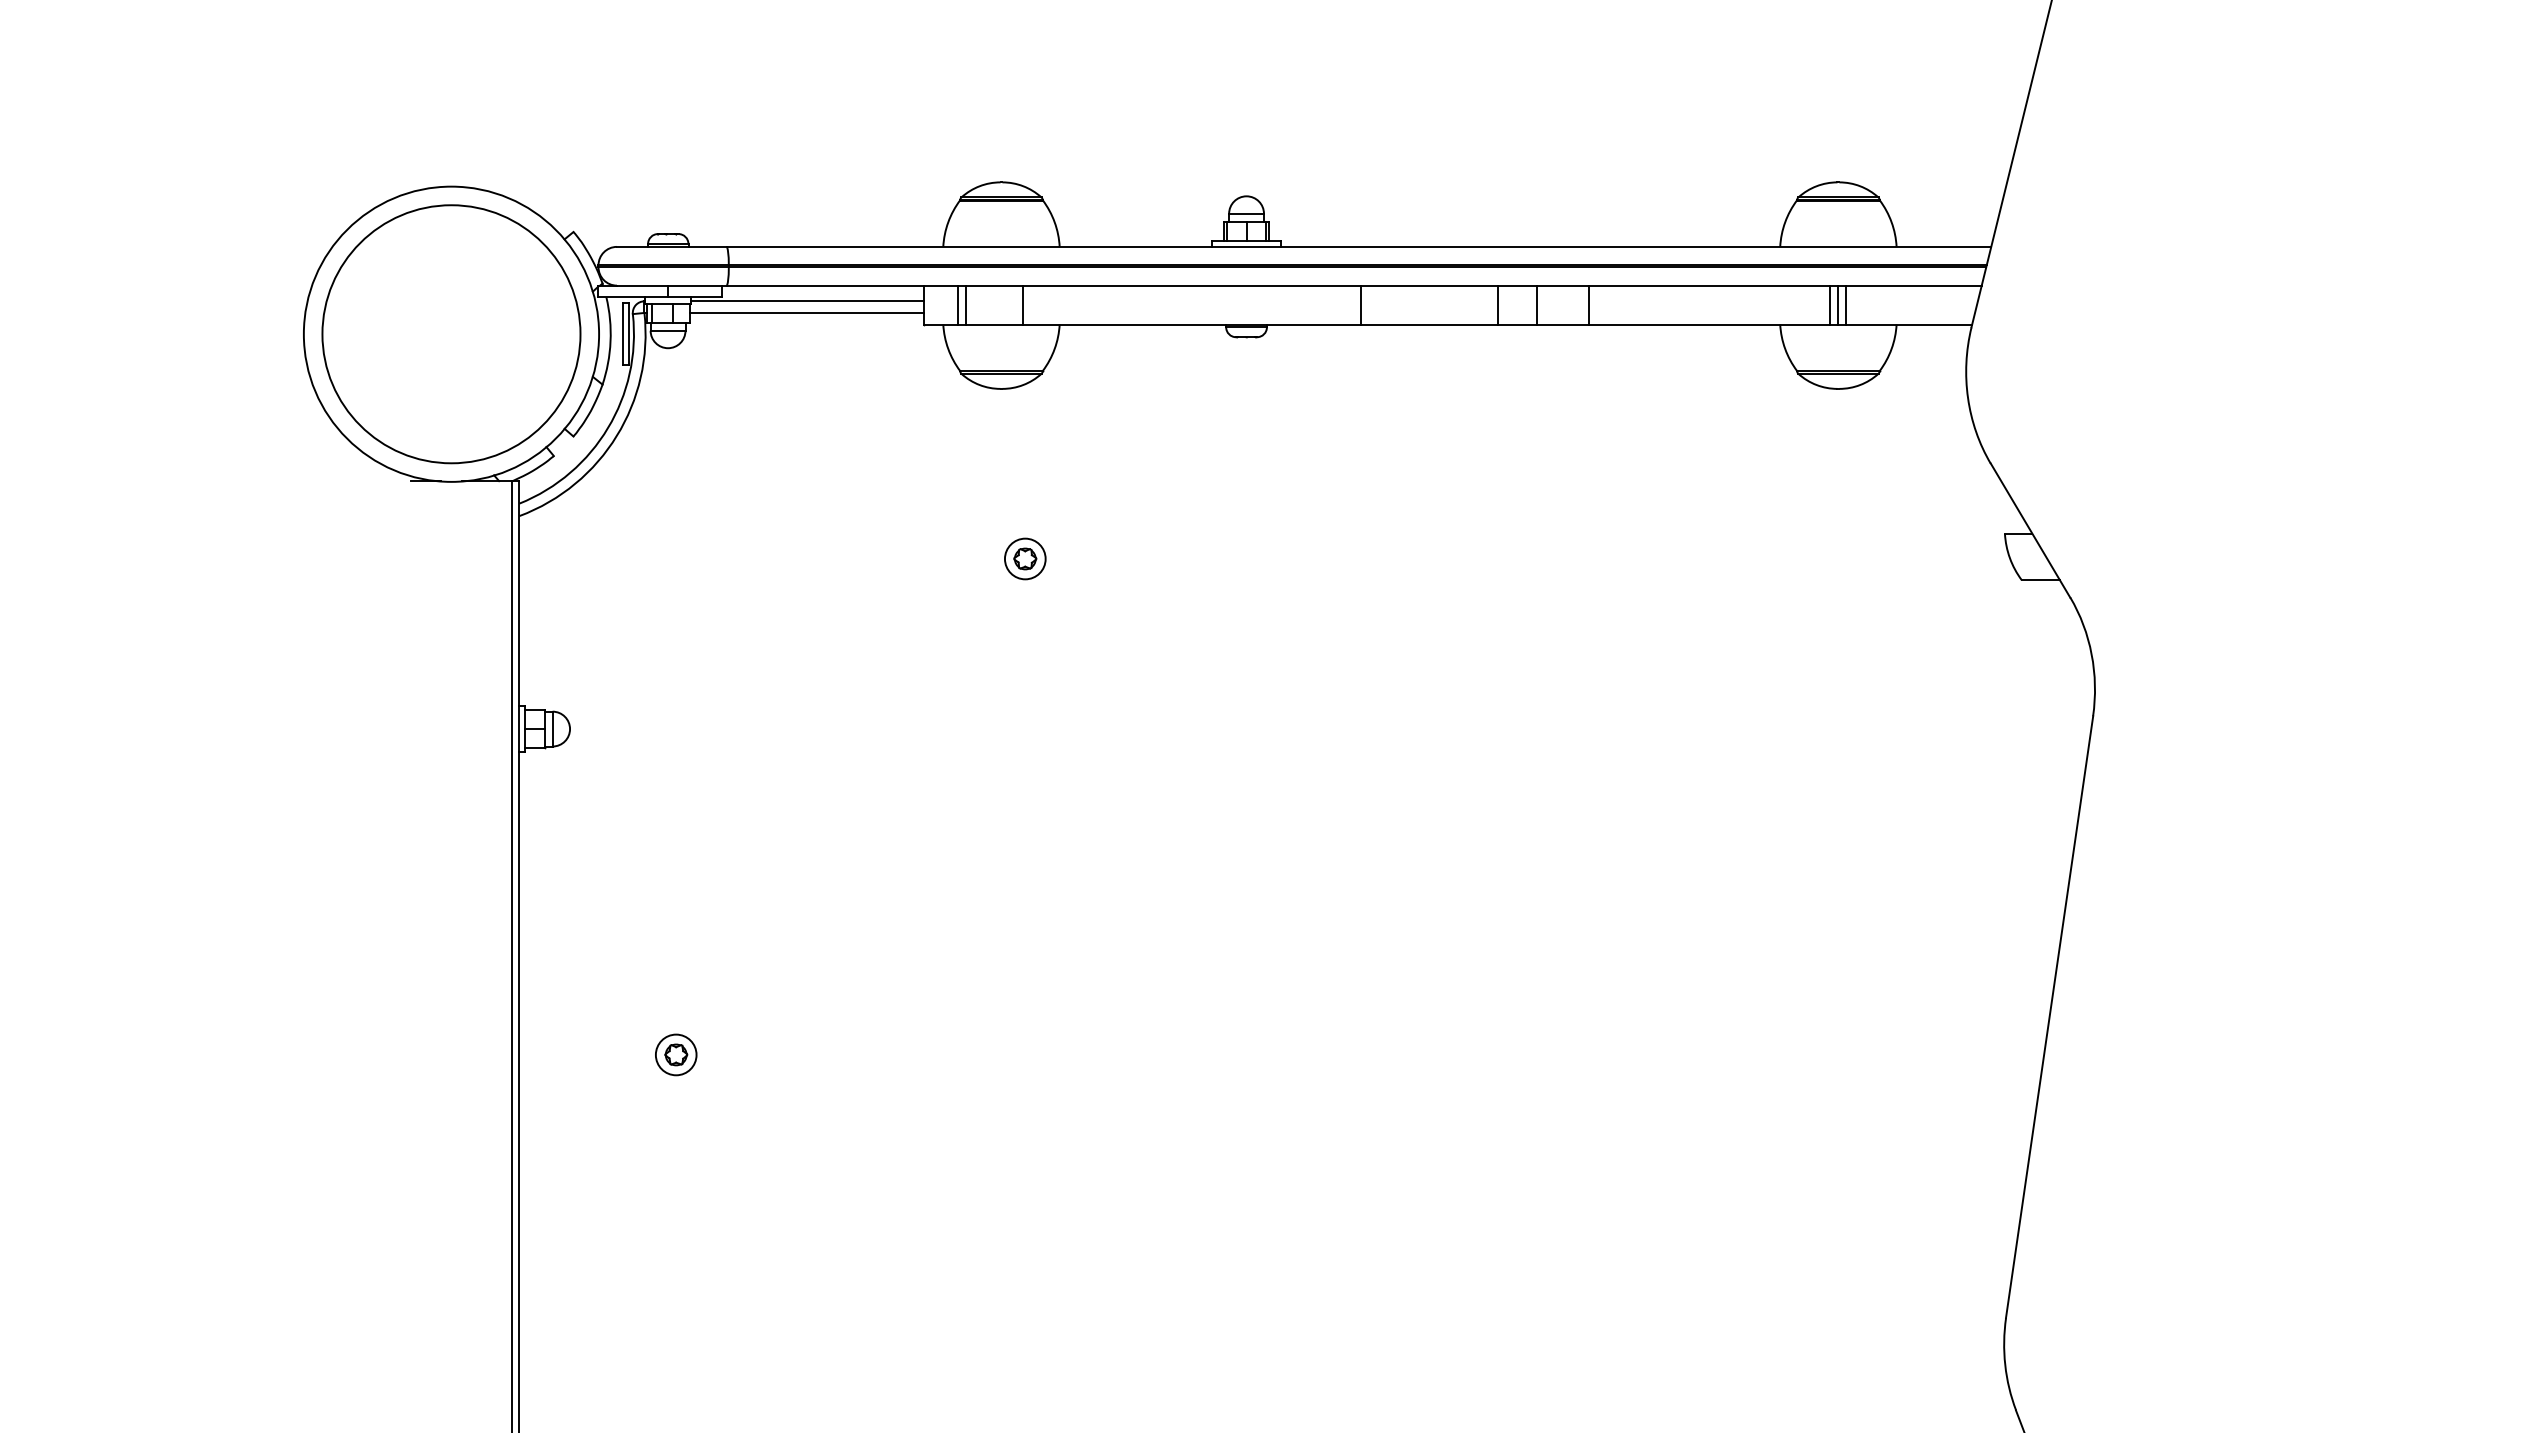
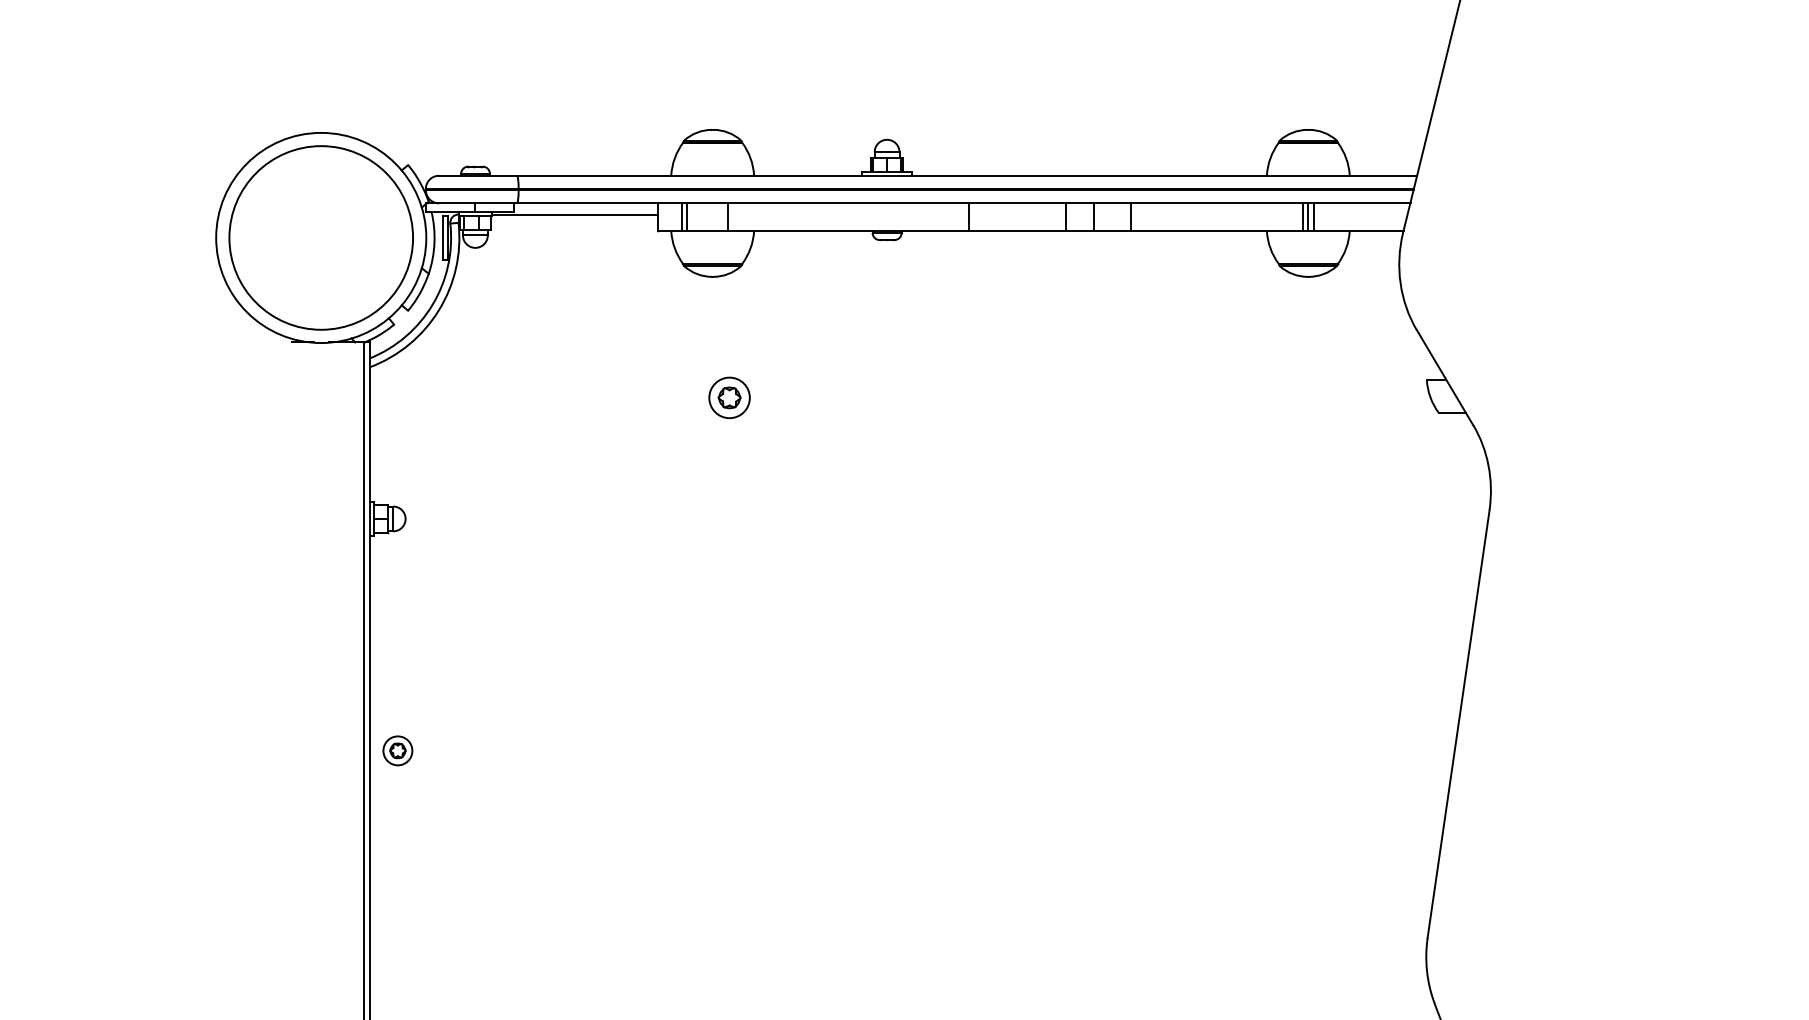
line: (806, 312) -> (573, 222), removed
part: (1025, 558) -> (729, 397), size x1.4
part: (676, 1054) -> (398, 750), moved

